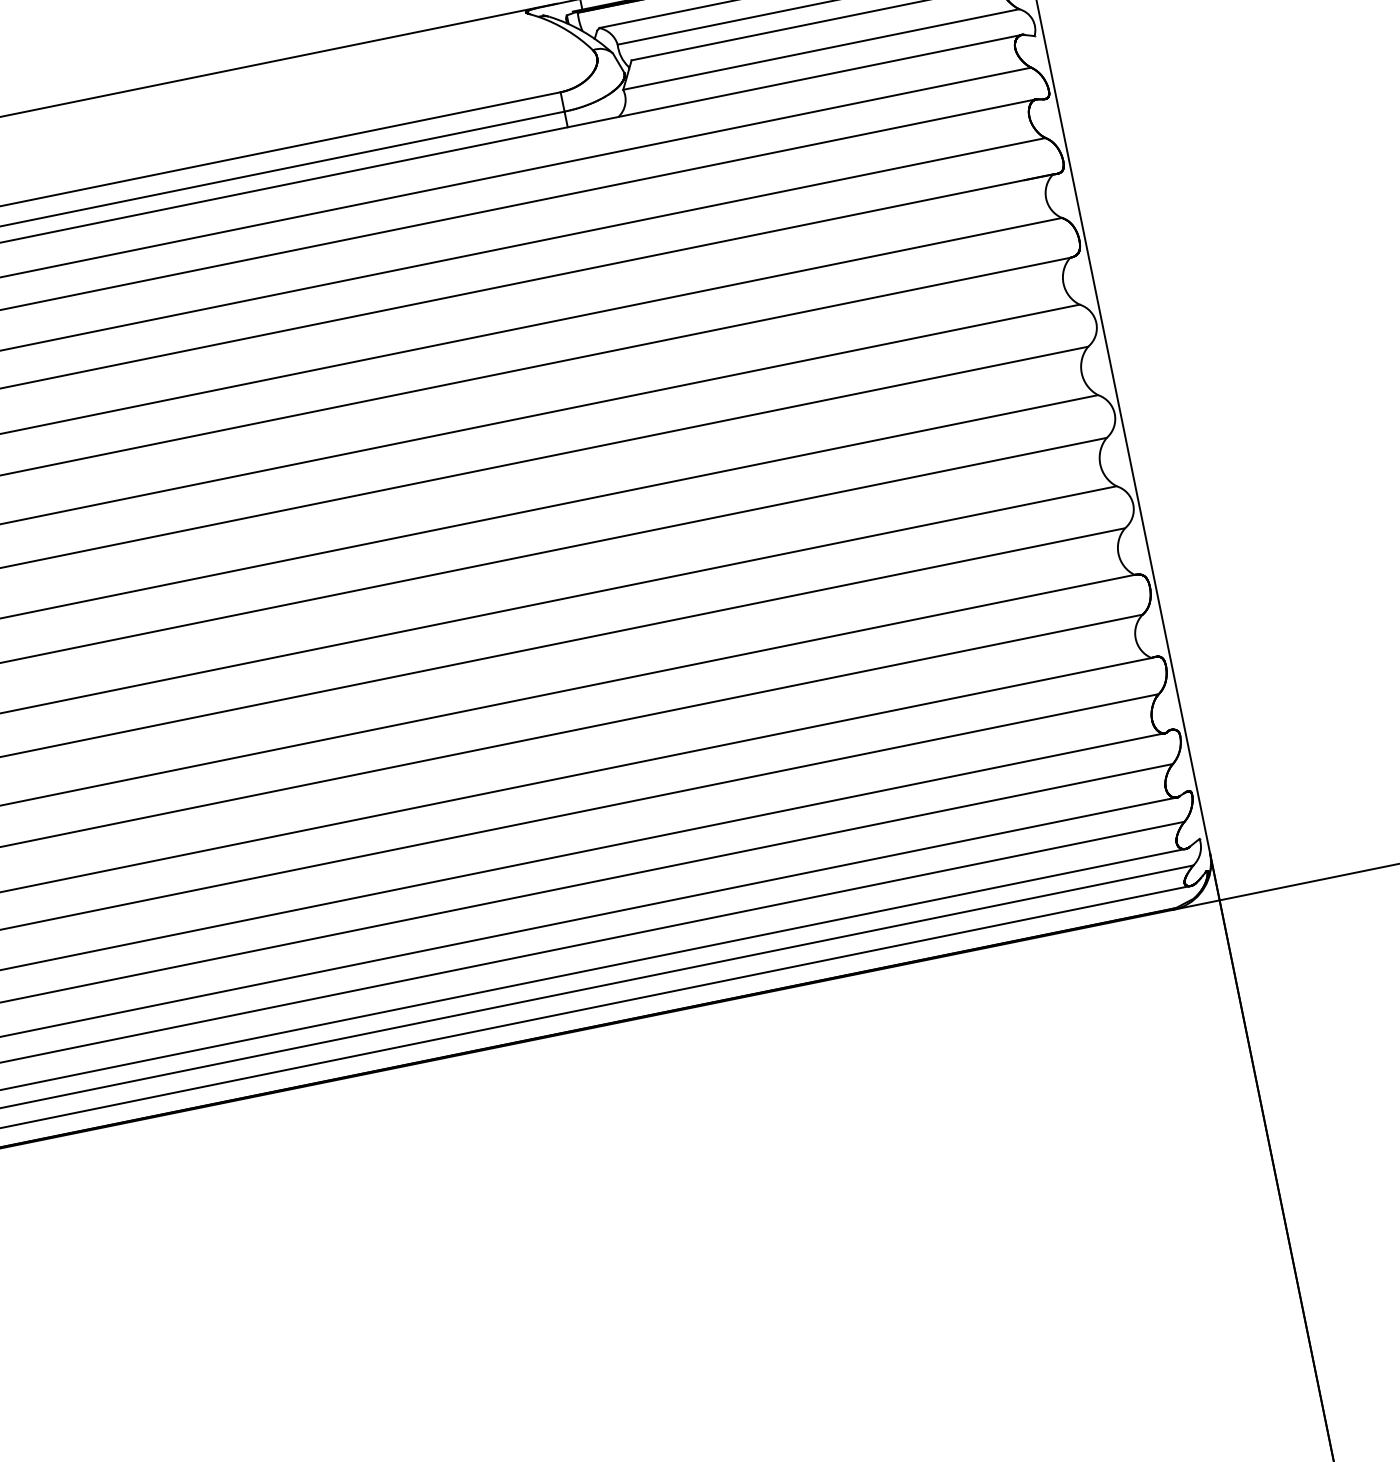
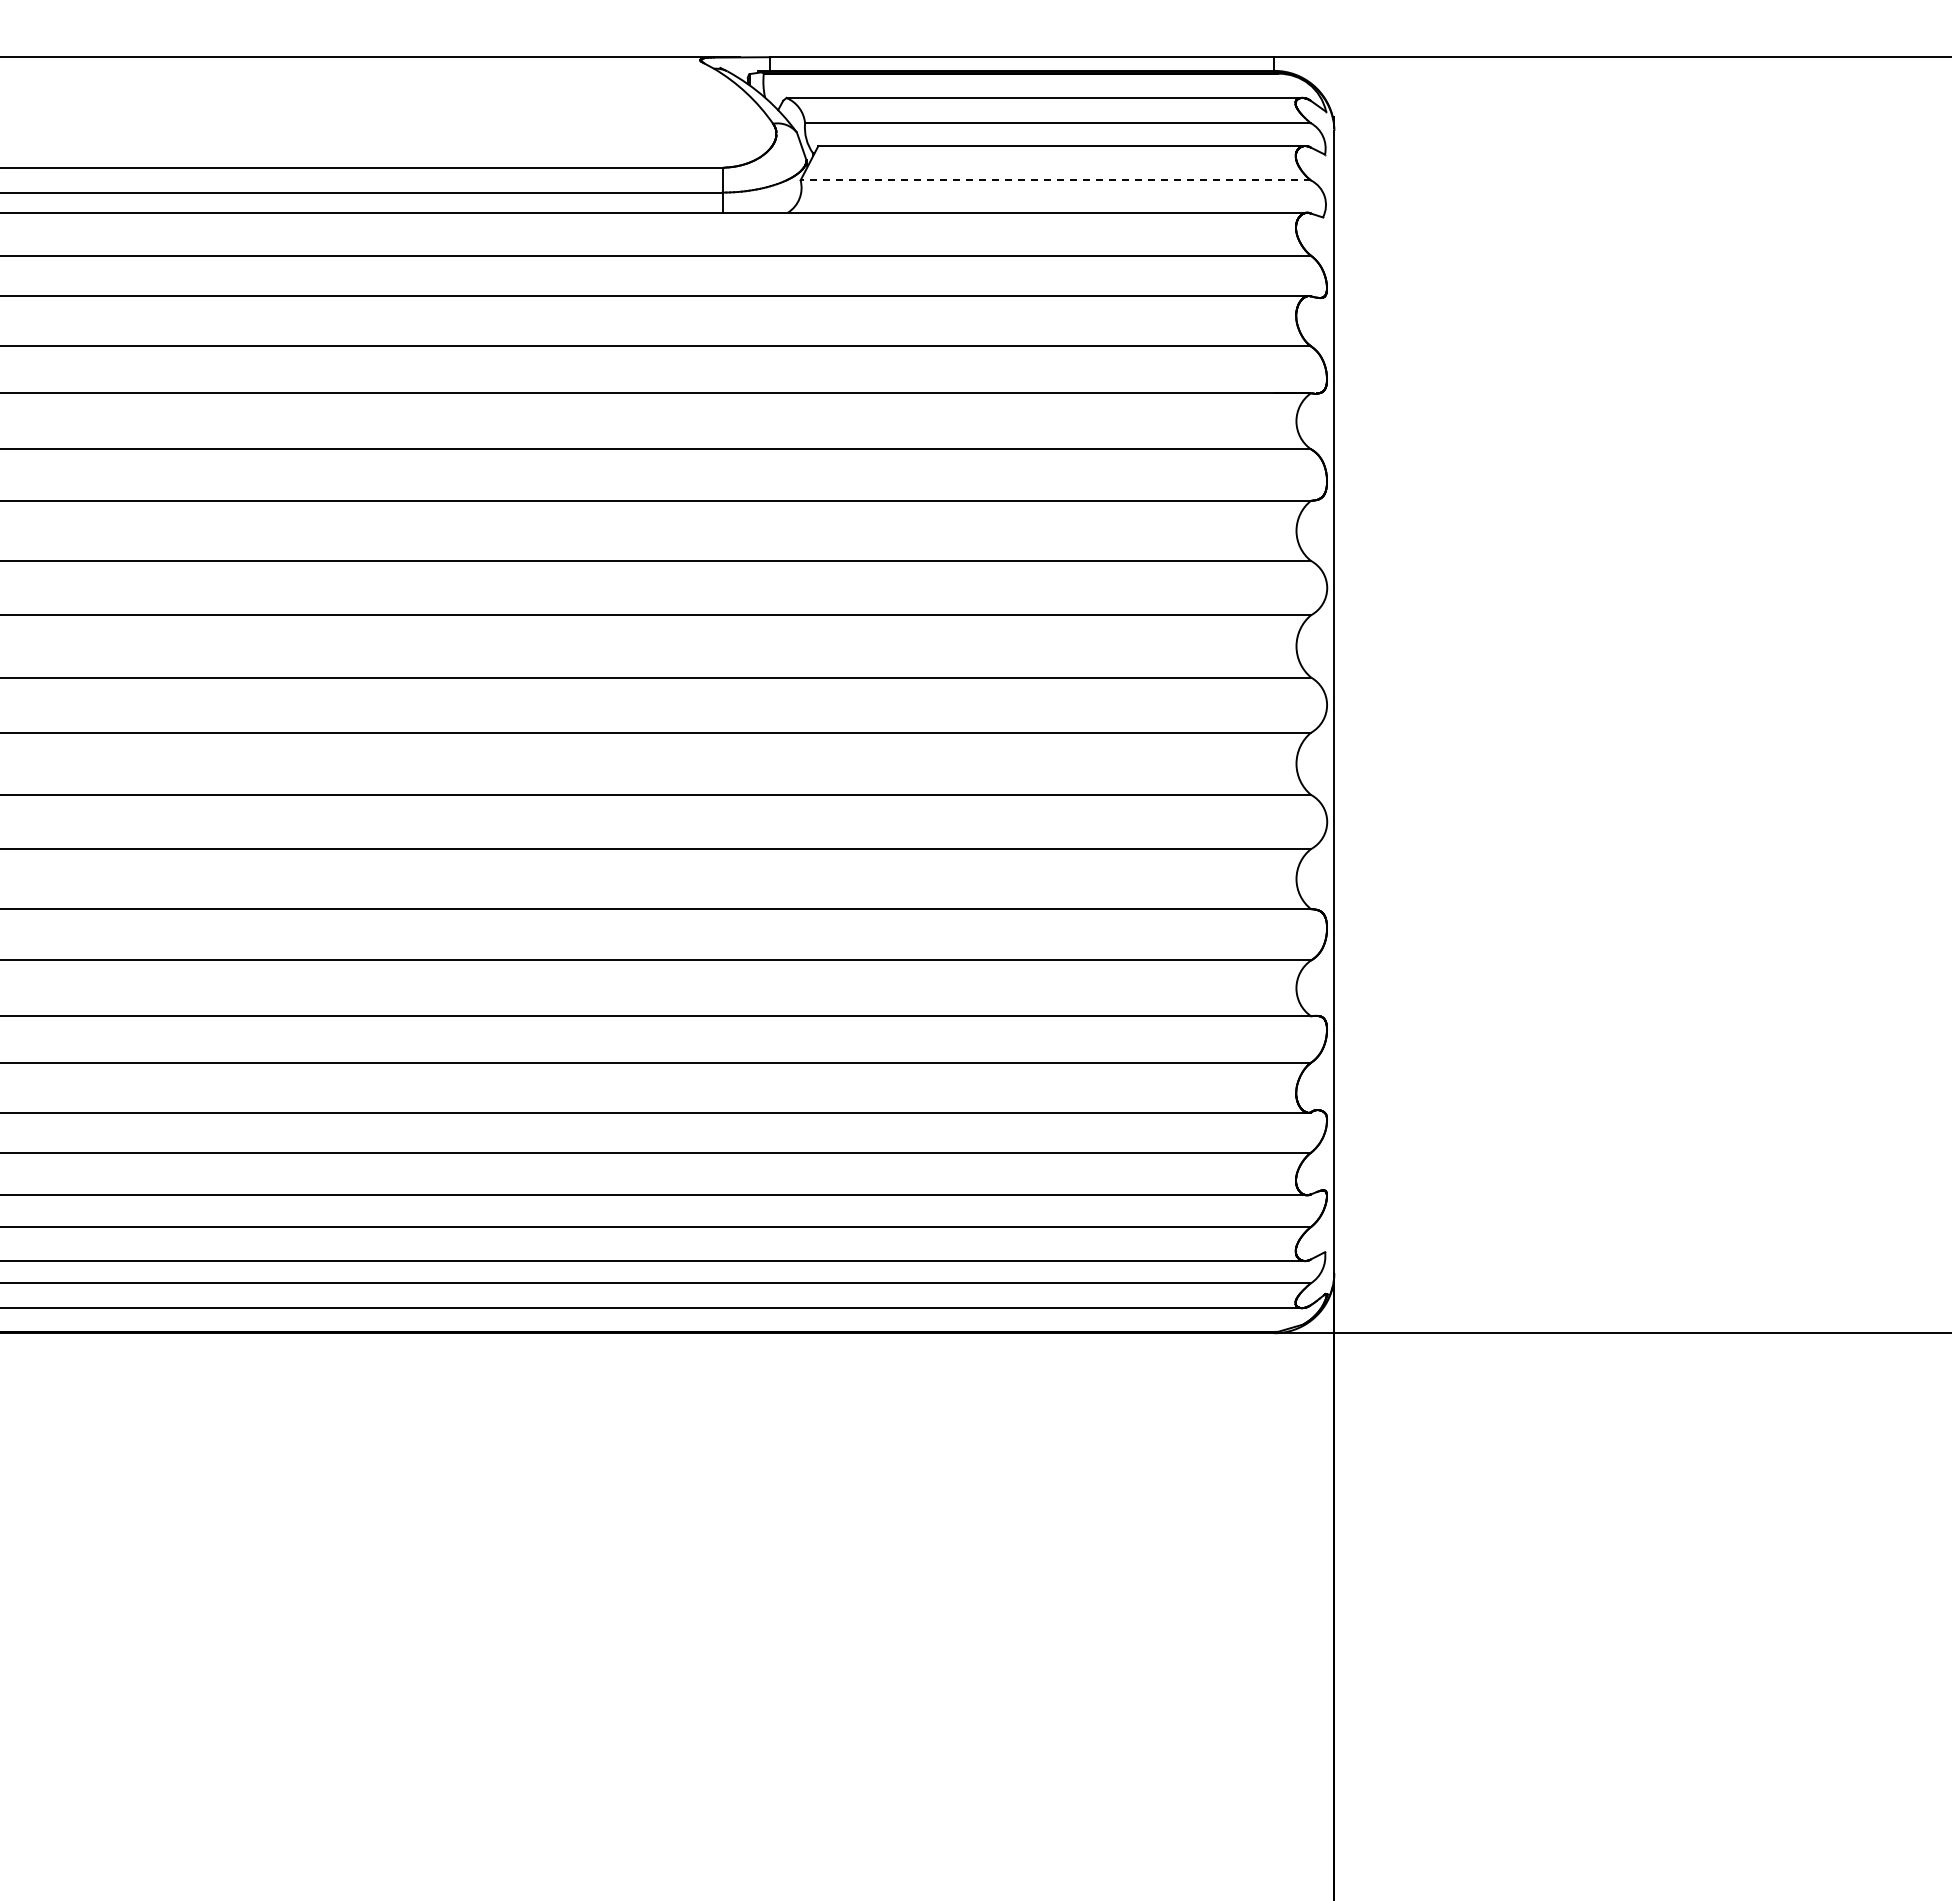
line: (821, 49) -> (1055, 180), solid -> dashed

